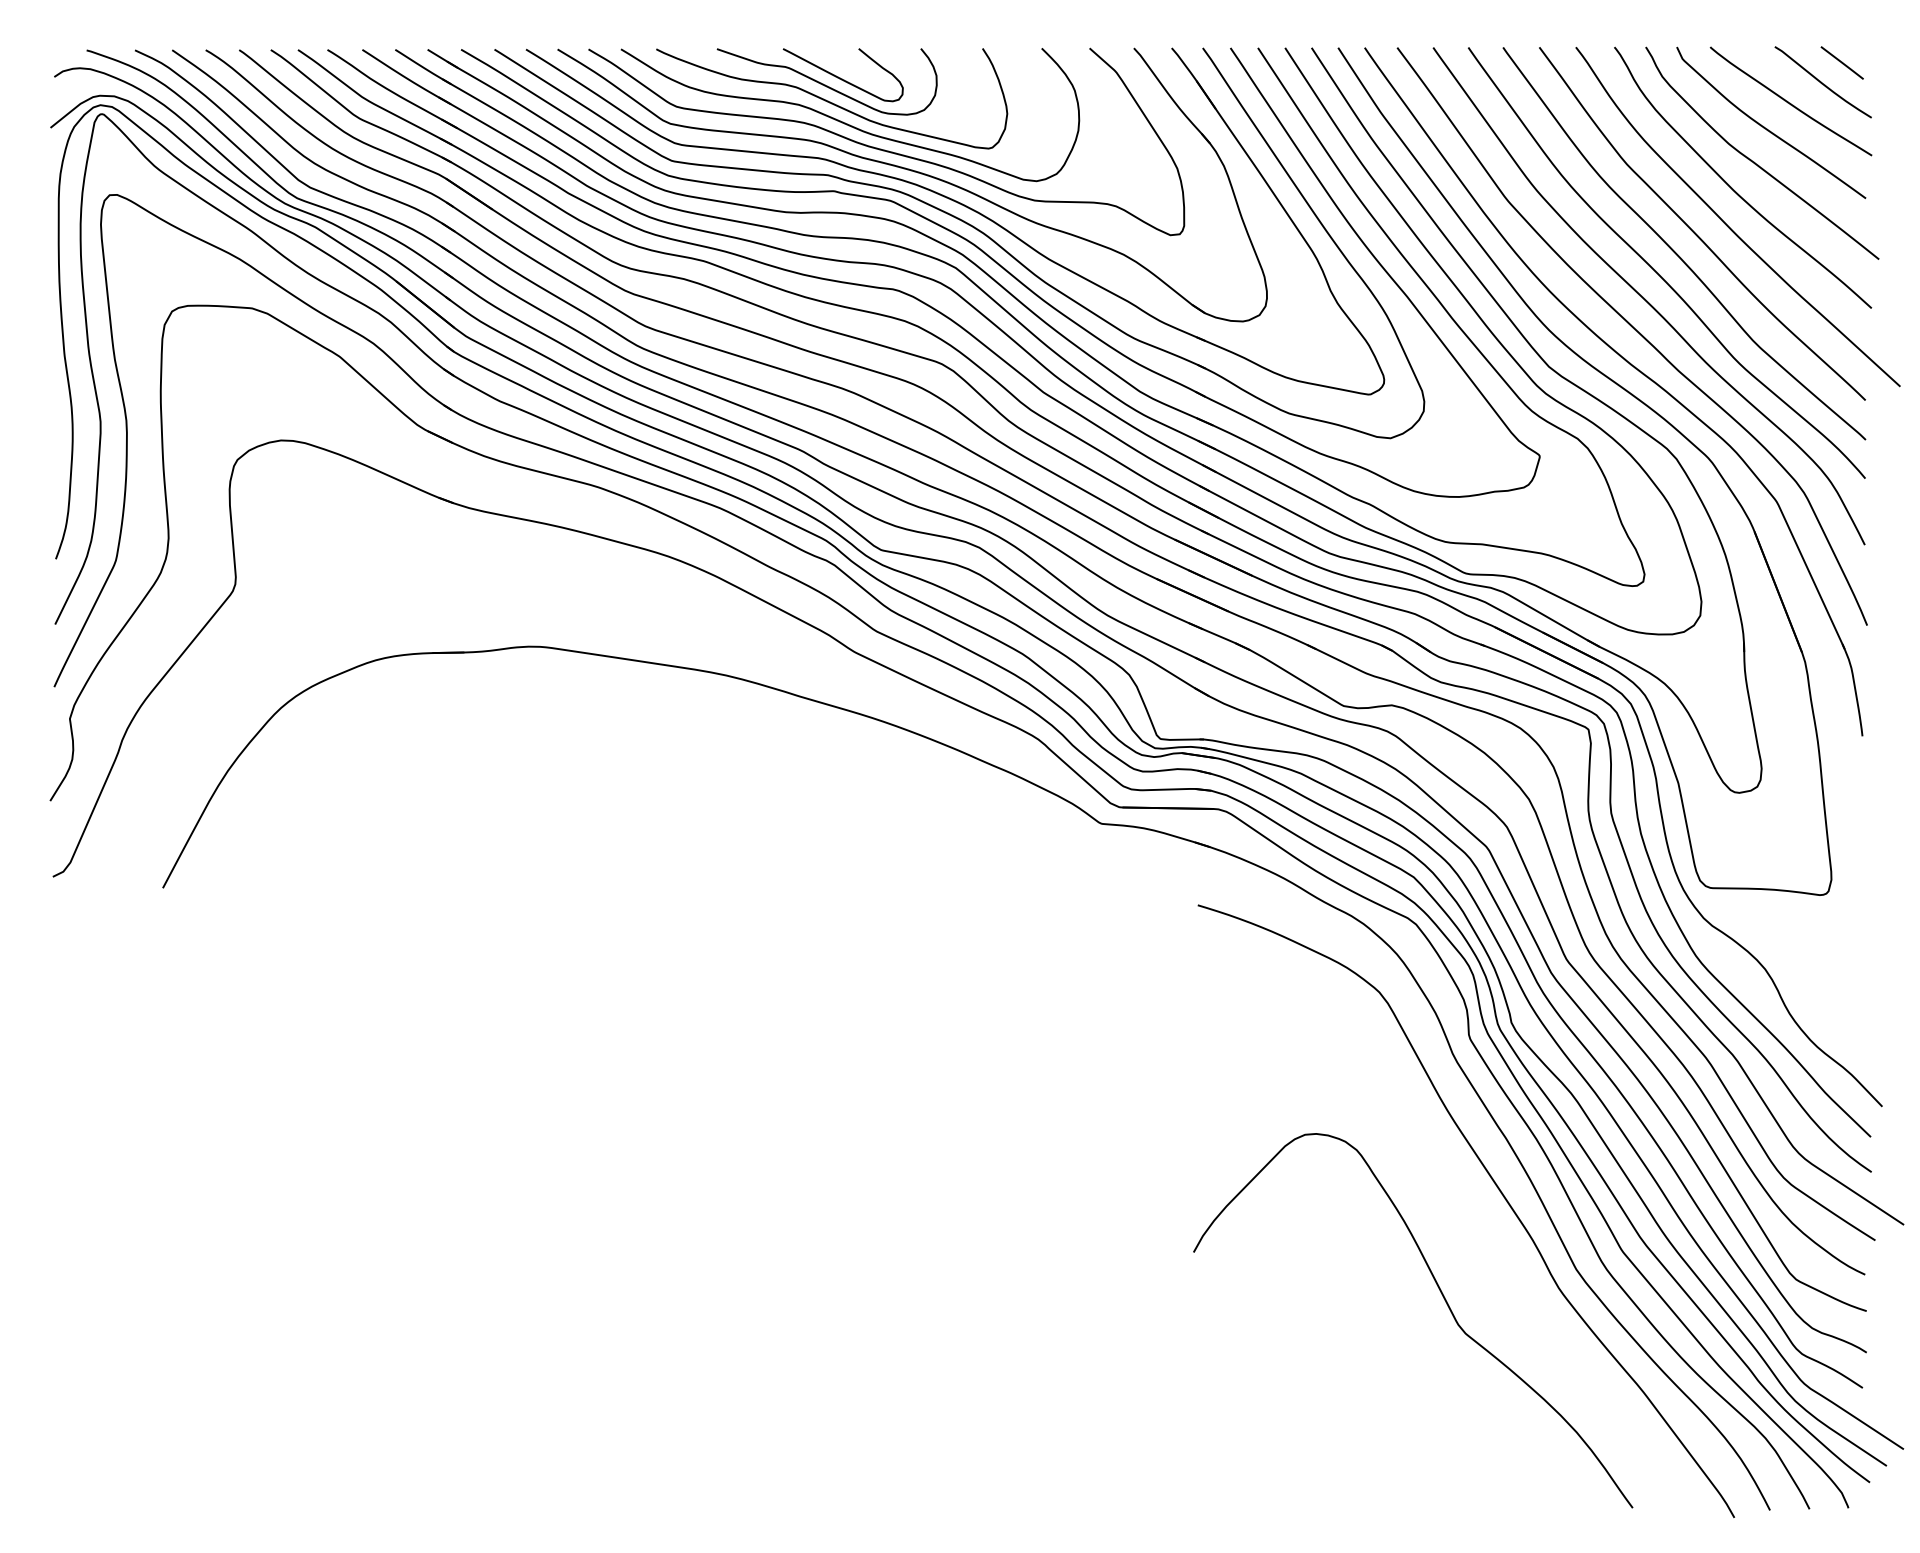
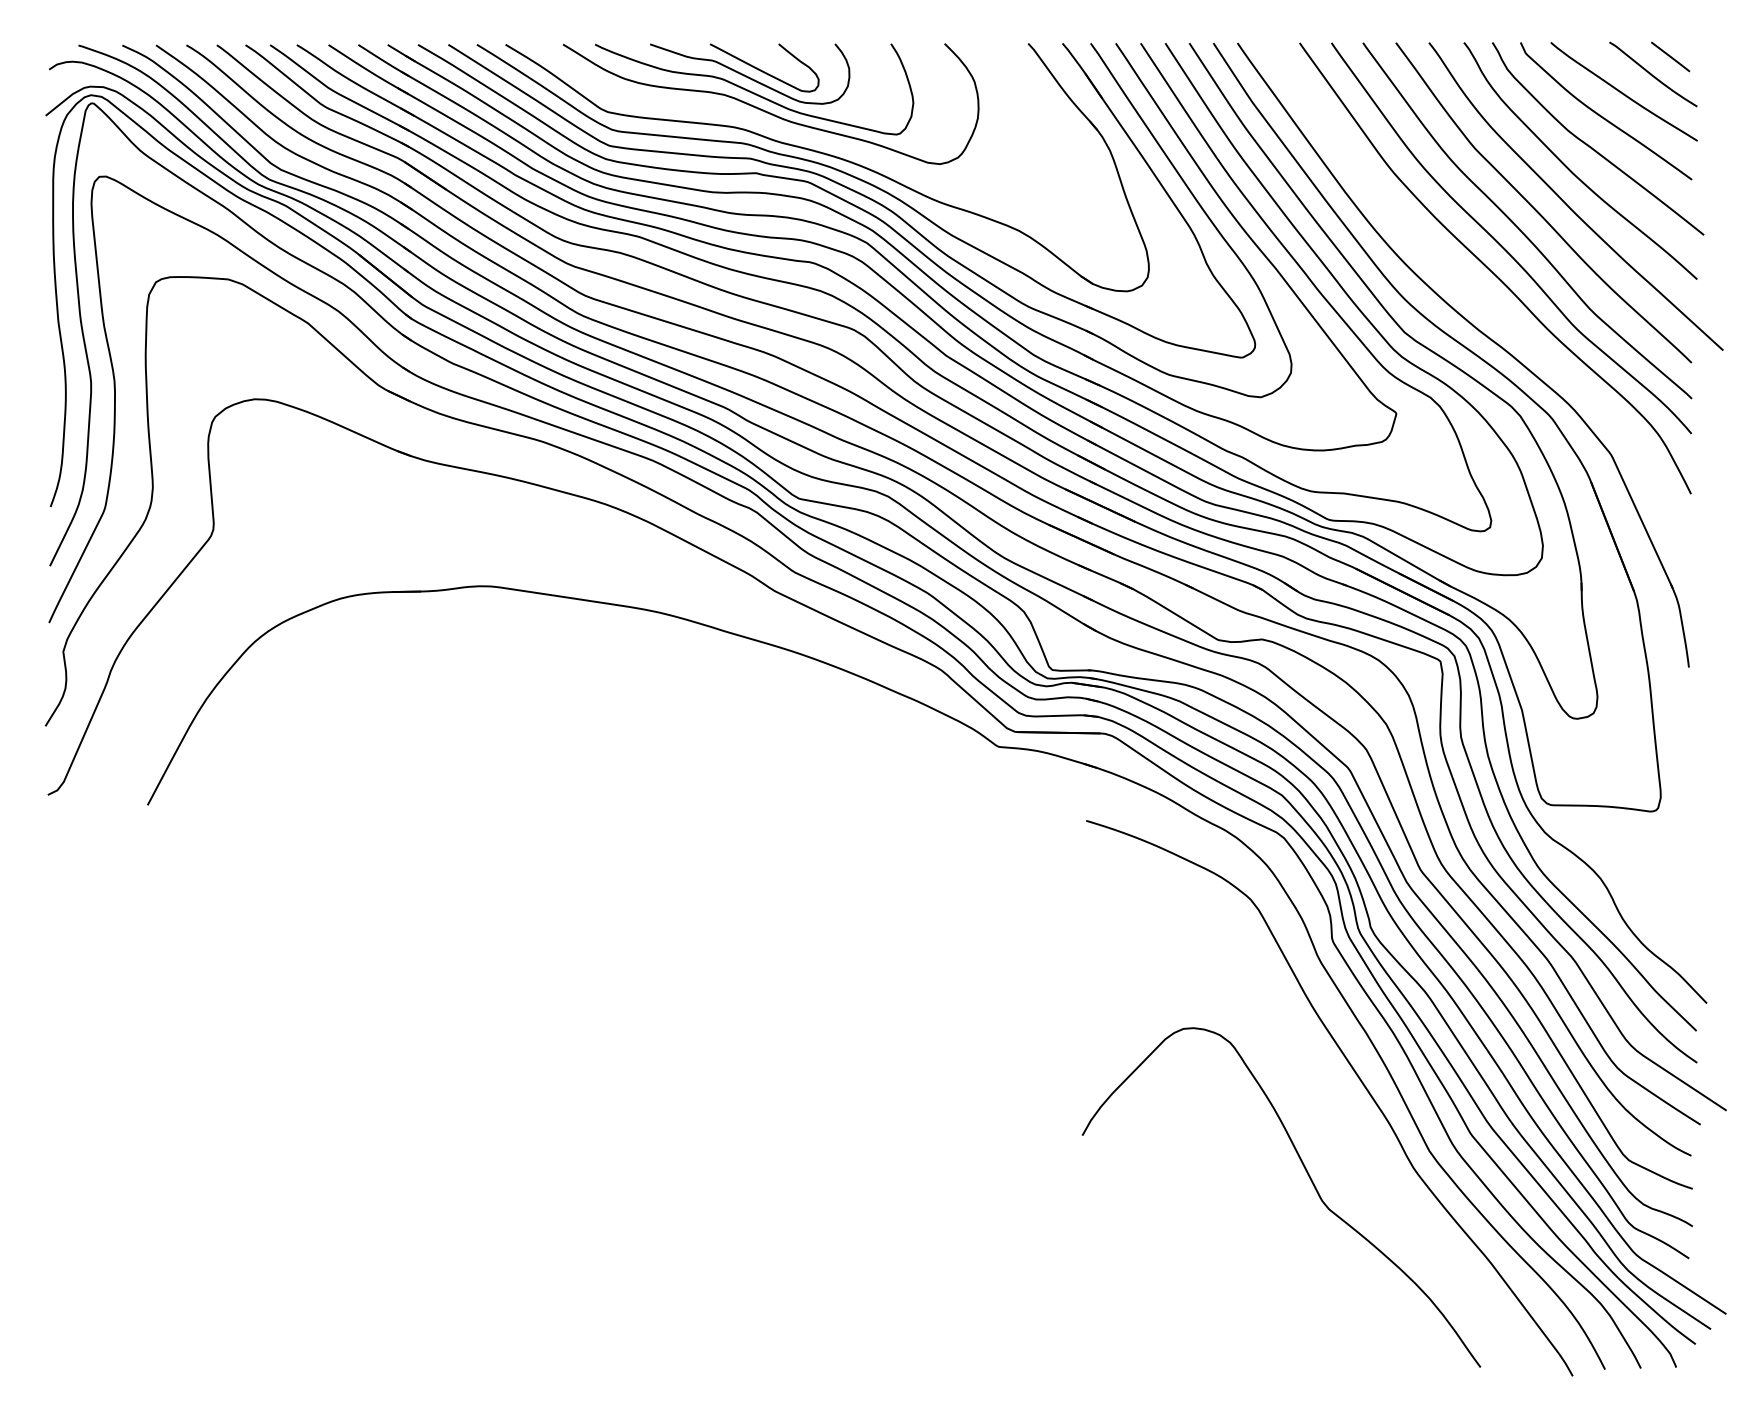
curve: (886, 149) -> (803, 135), removed
curve: (1635, 331) -> (1483, 300), removed

